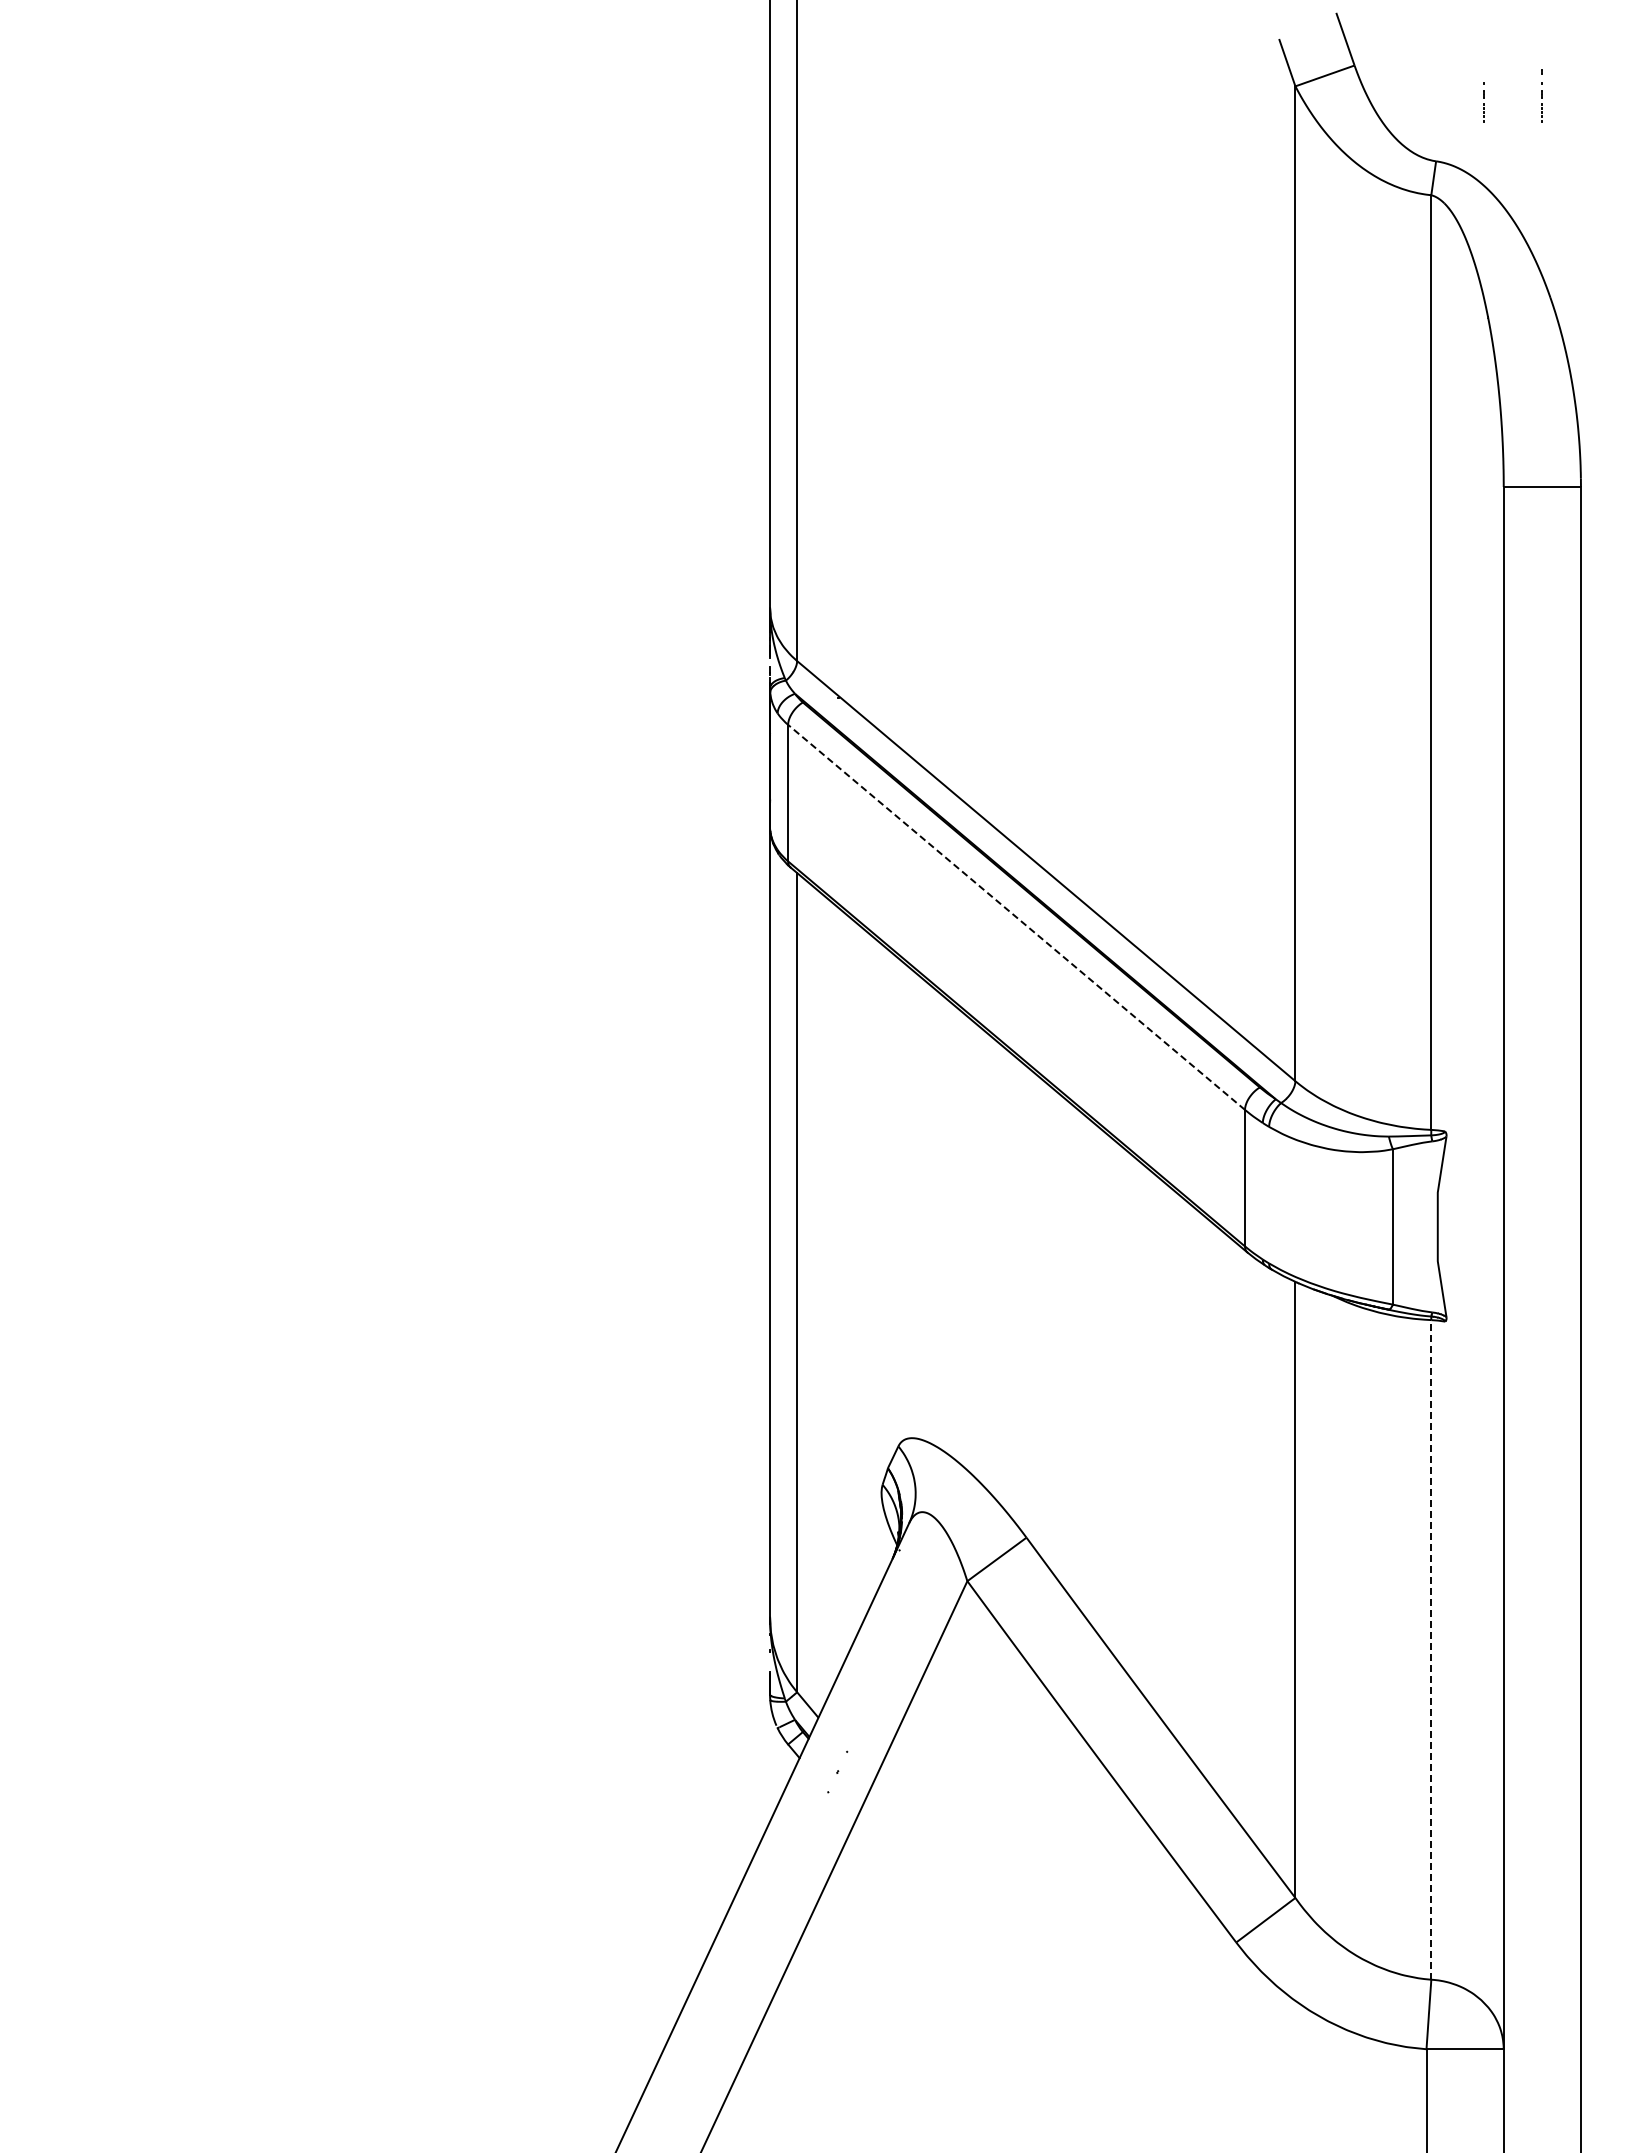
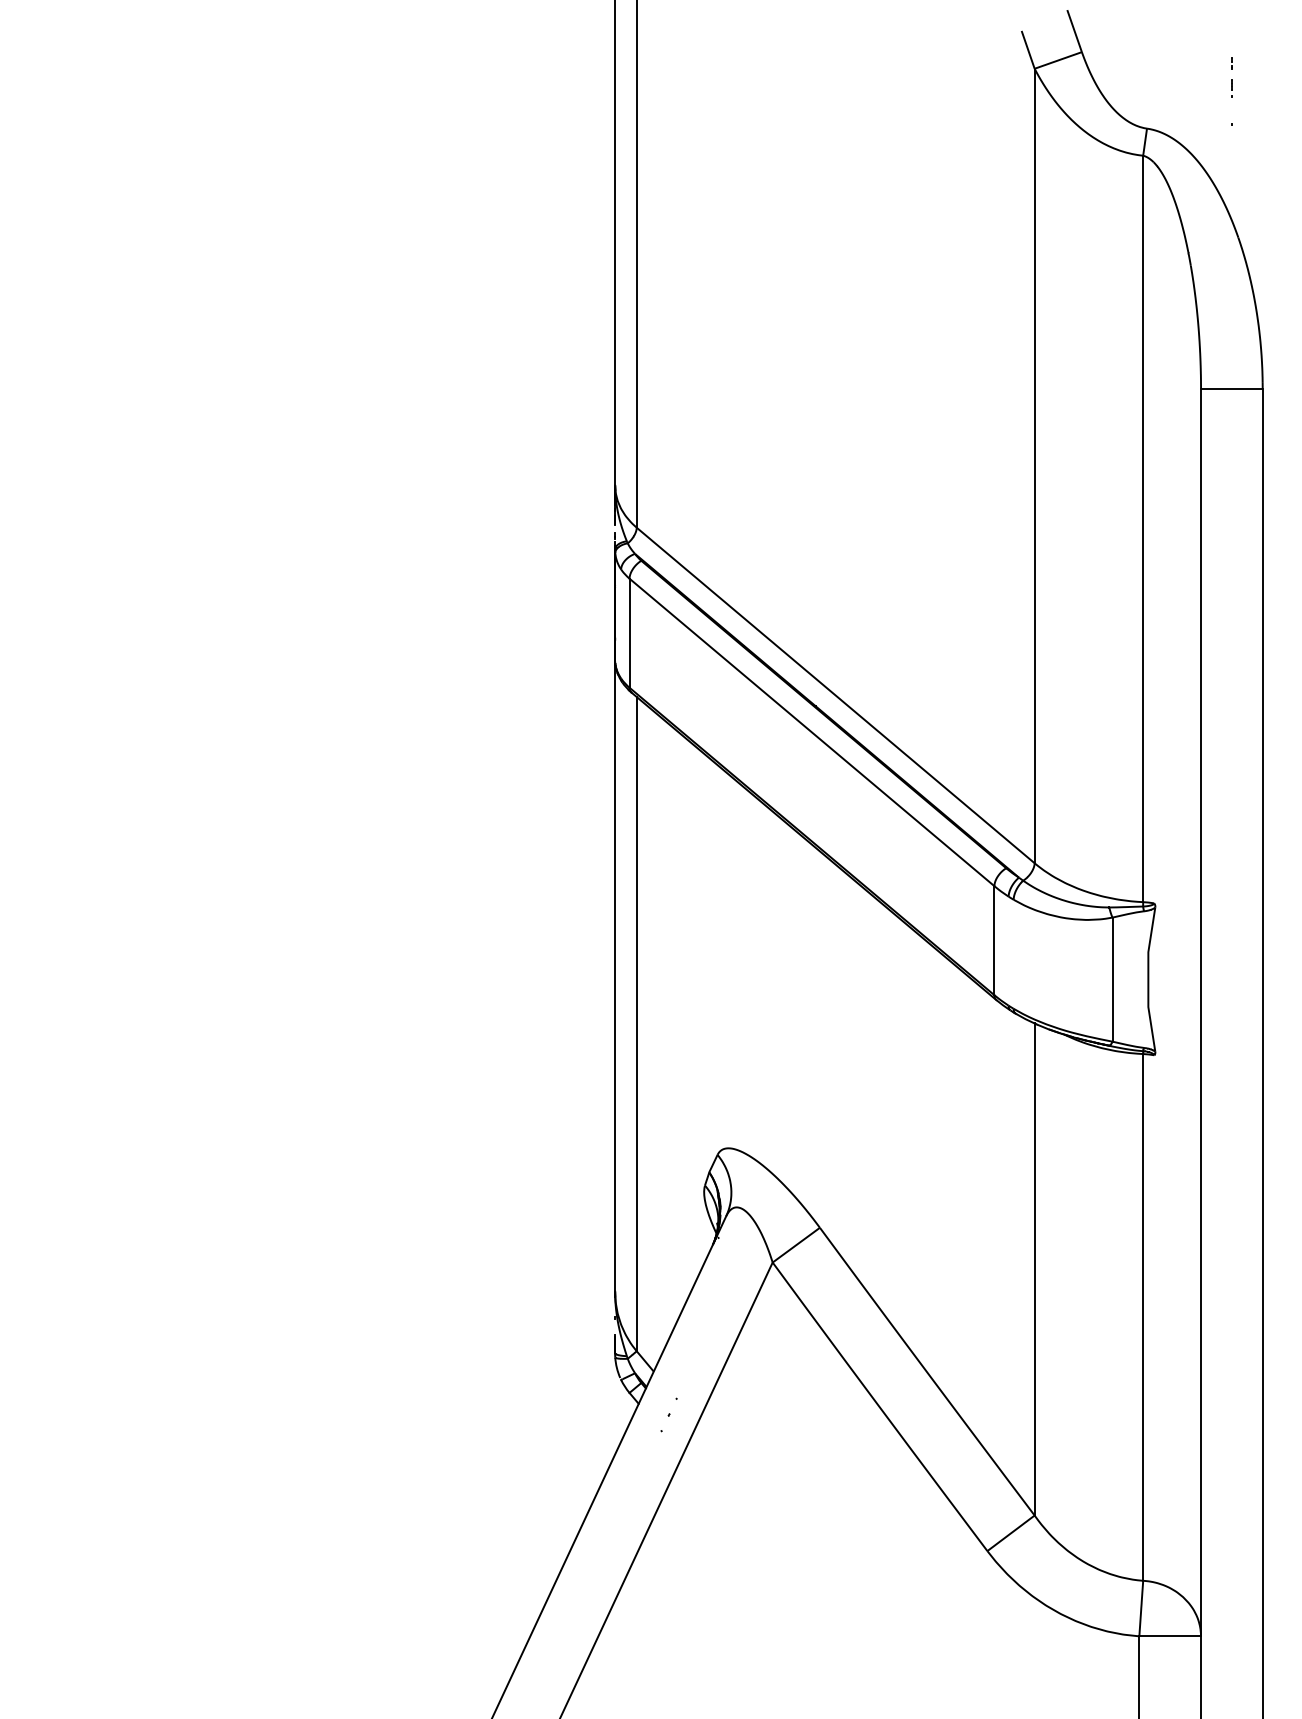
line: (1483, 103) -> (1184, 82), removed
line: (1016, 917) -> (811, 732), dashed -> solid
line: (1431, 1649) -> (1143, 1317), dashed -> solid

